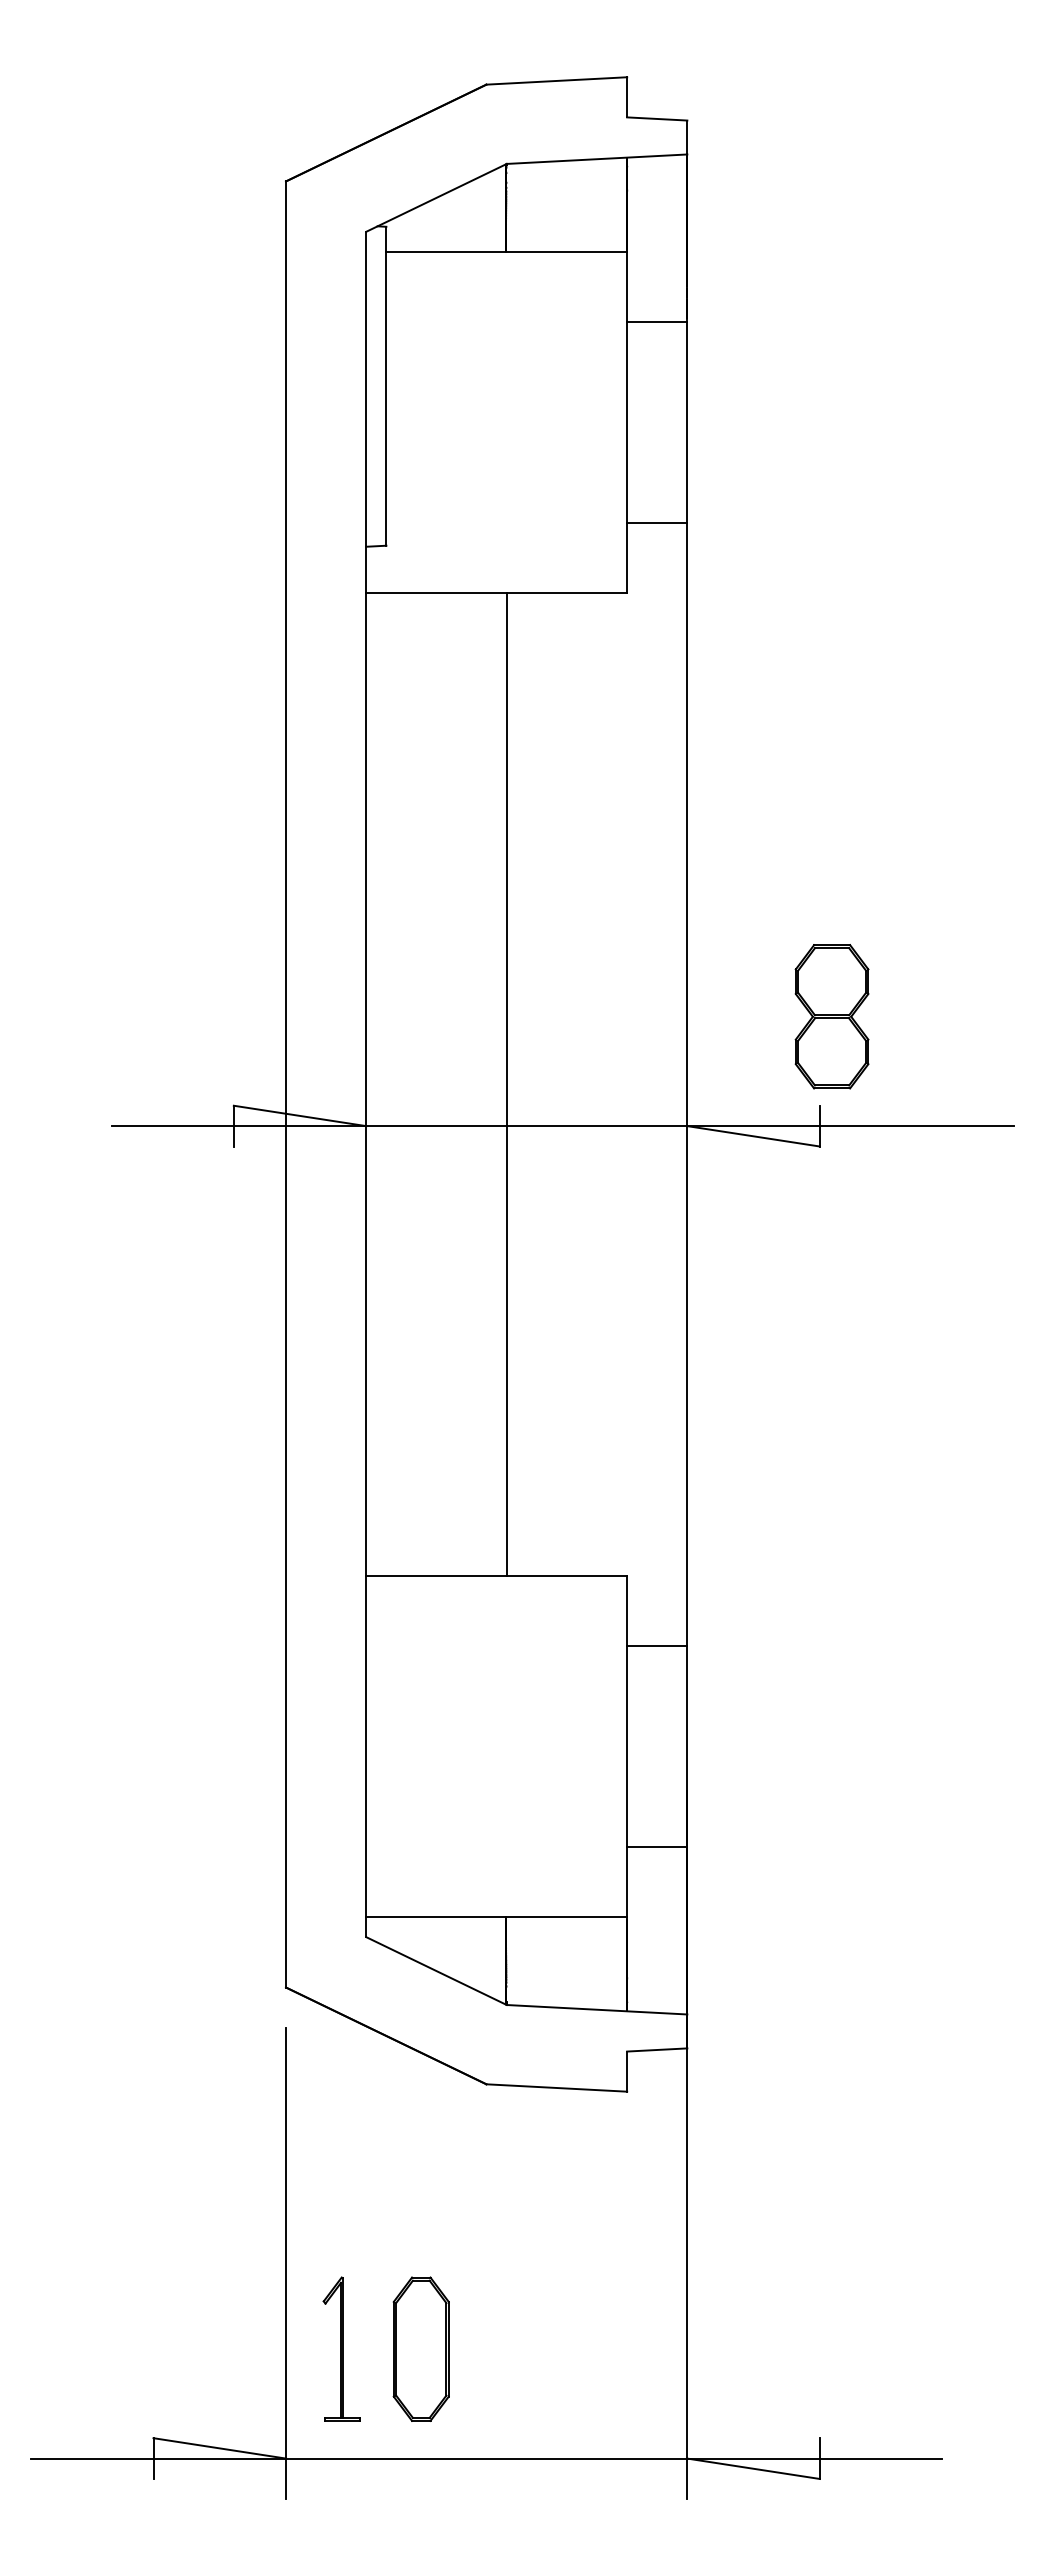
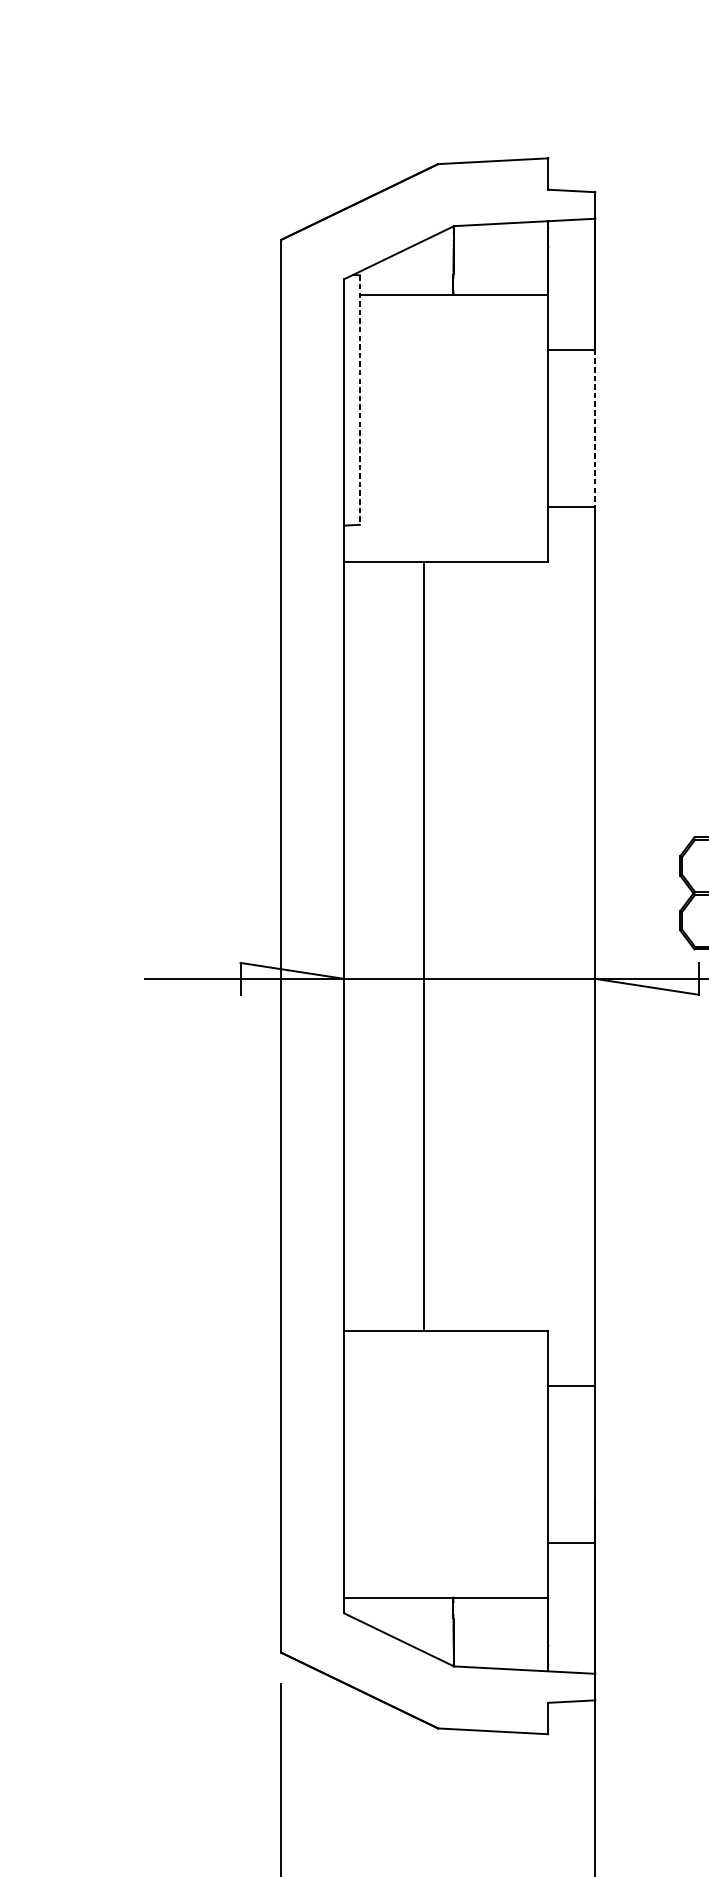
line: (386, 386) -> (359, 400), solid -> dashed
line: (687, 422) -> (595, 428), solid -> dashed
line: (506, 1084) -> (423, 946), moved

